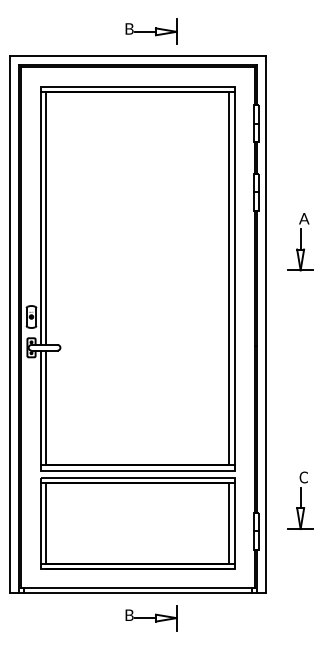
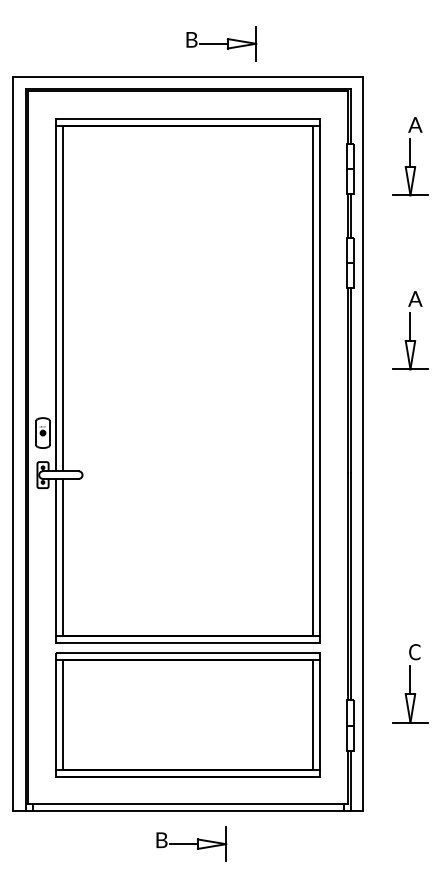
part: (151, 31) -> (221, 43), moved
part: (300, 114) -> (410, 156), added
part: (151, 617) -> (191, 843), moved

